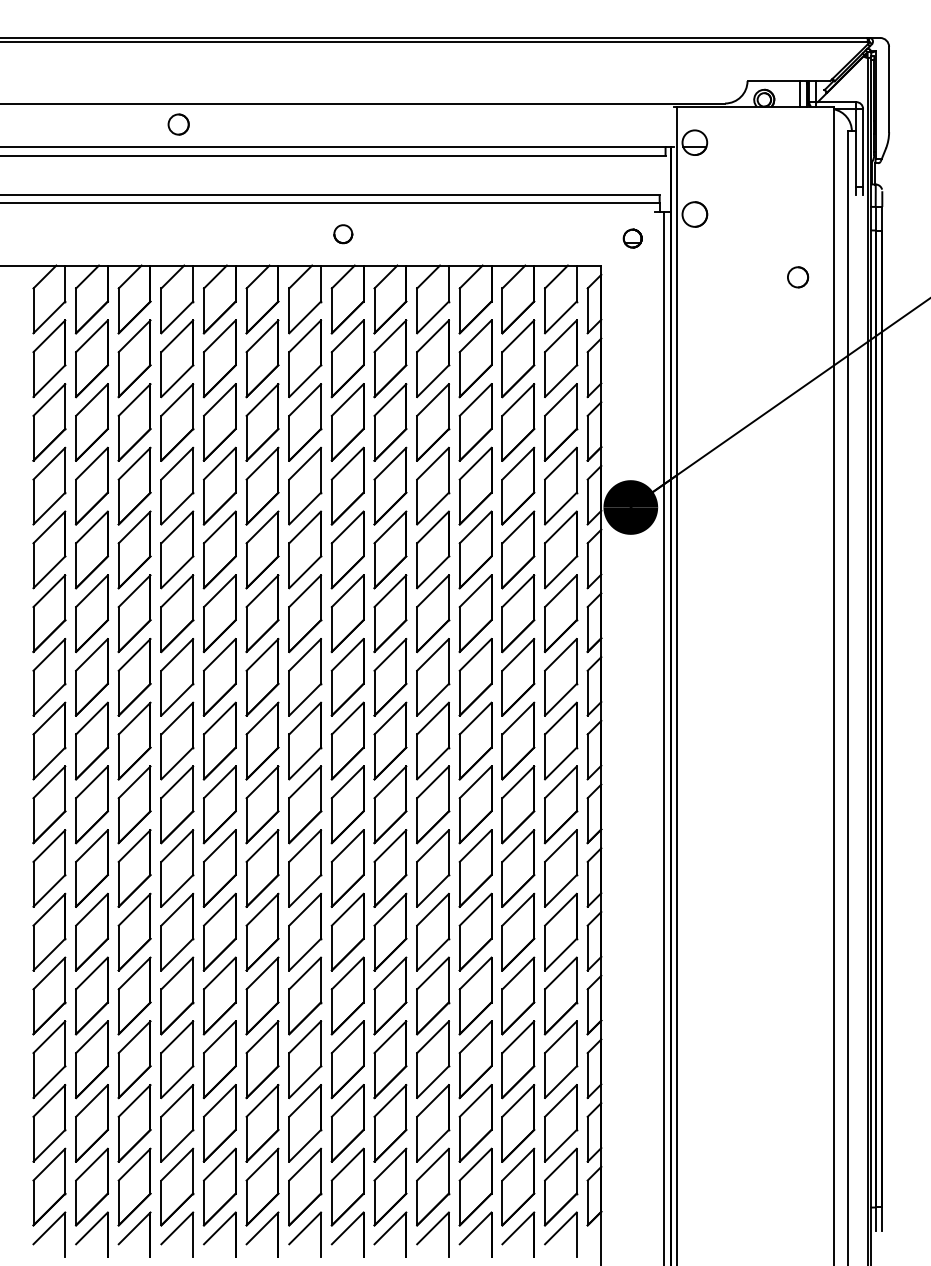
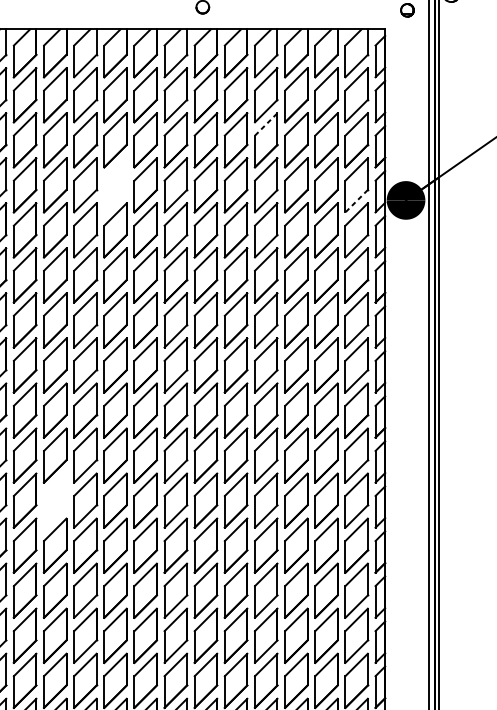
line: (433, 399) -> (266, 124), solid -> dashed
part: (219, 485) -> (115, 184), removed
line: (560, 508) -> (356, 201), solid -> dashed
part: (134, 931) -> (55, 500), removed

